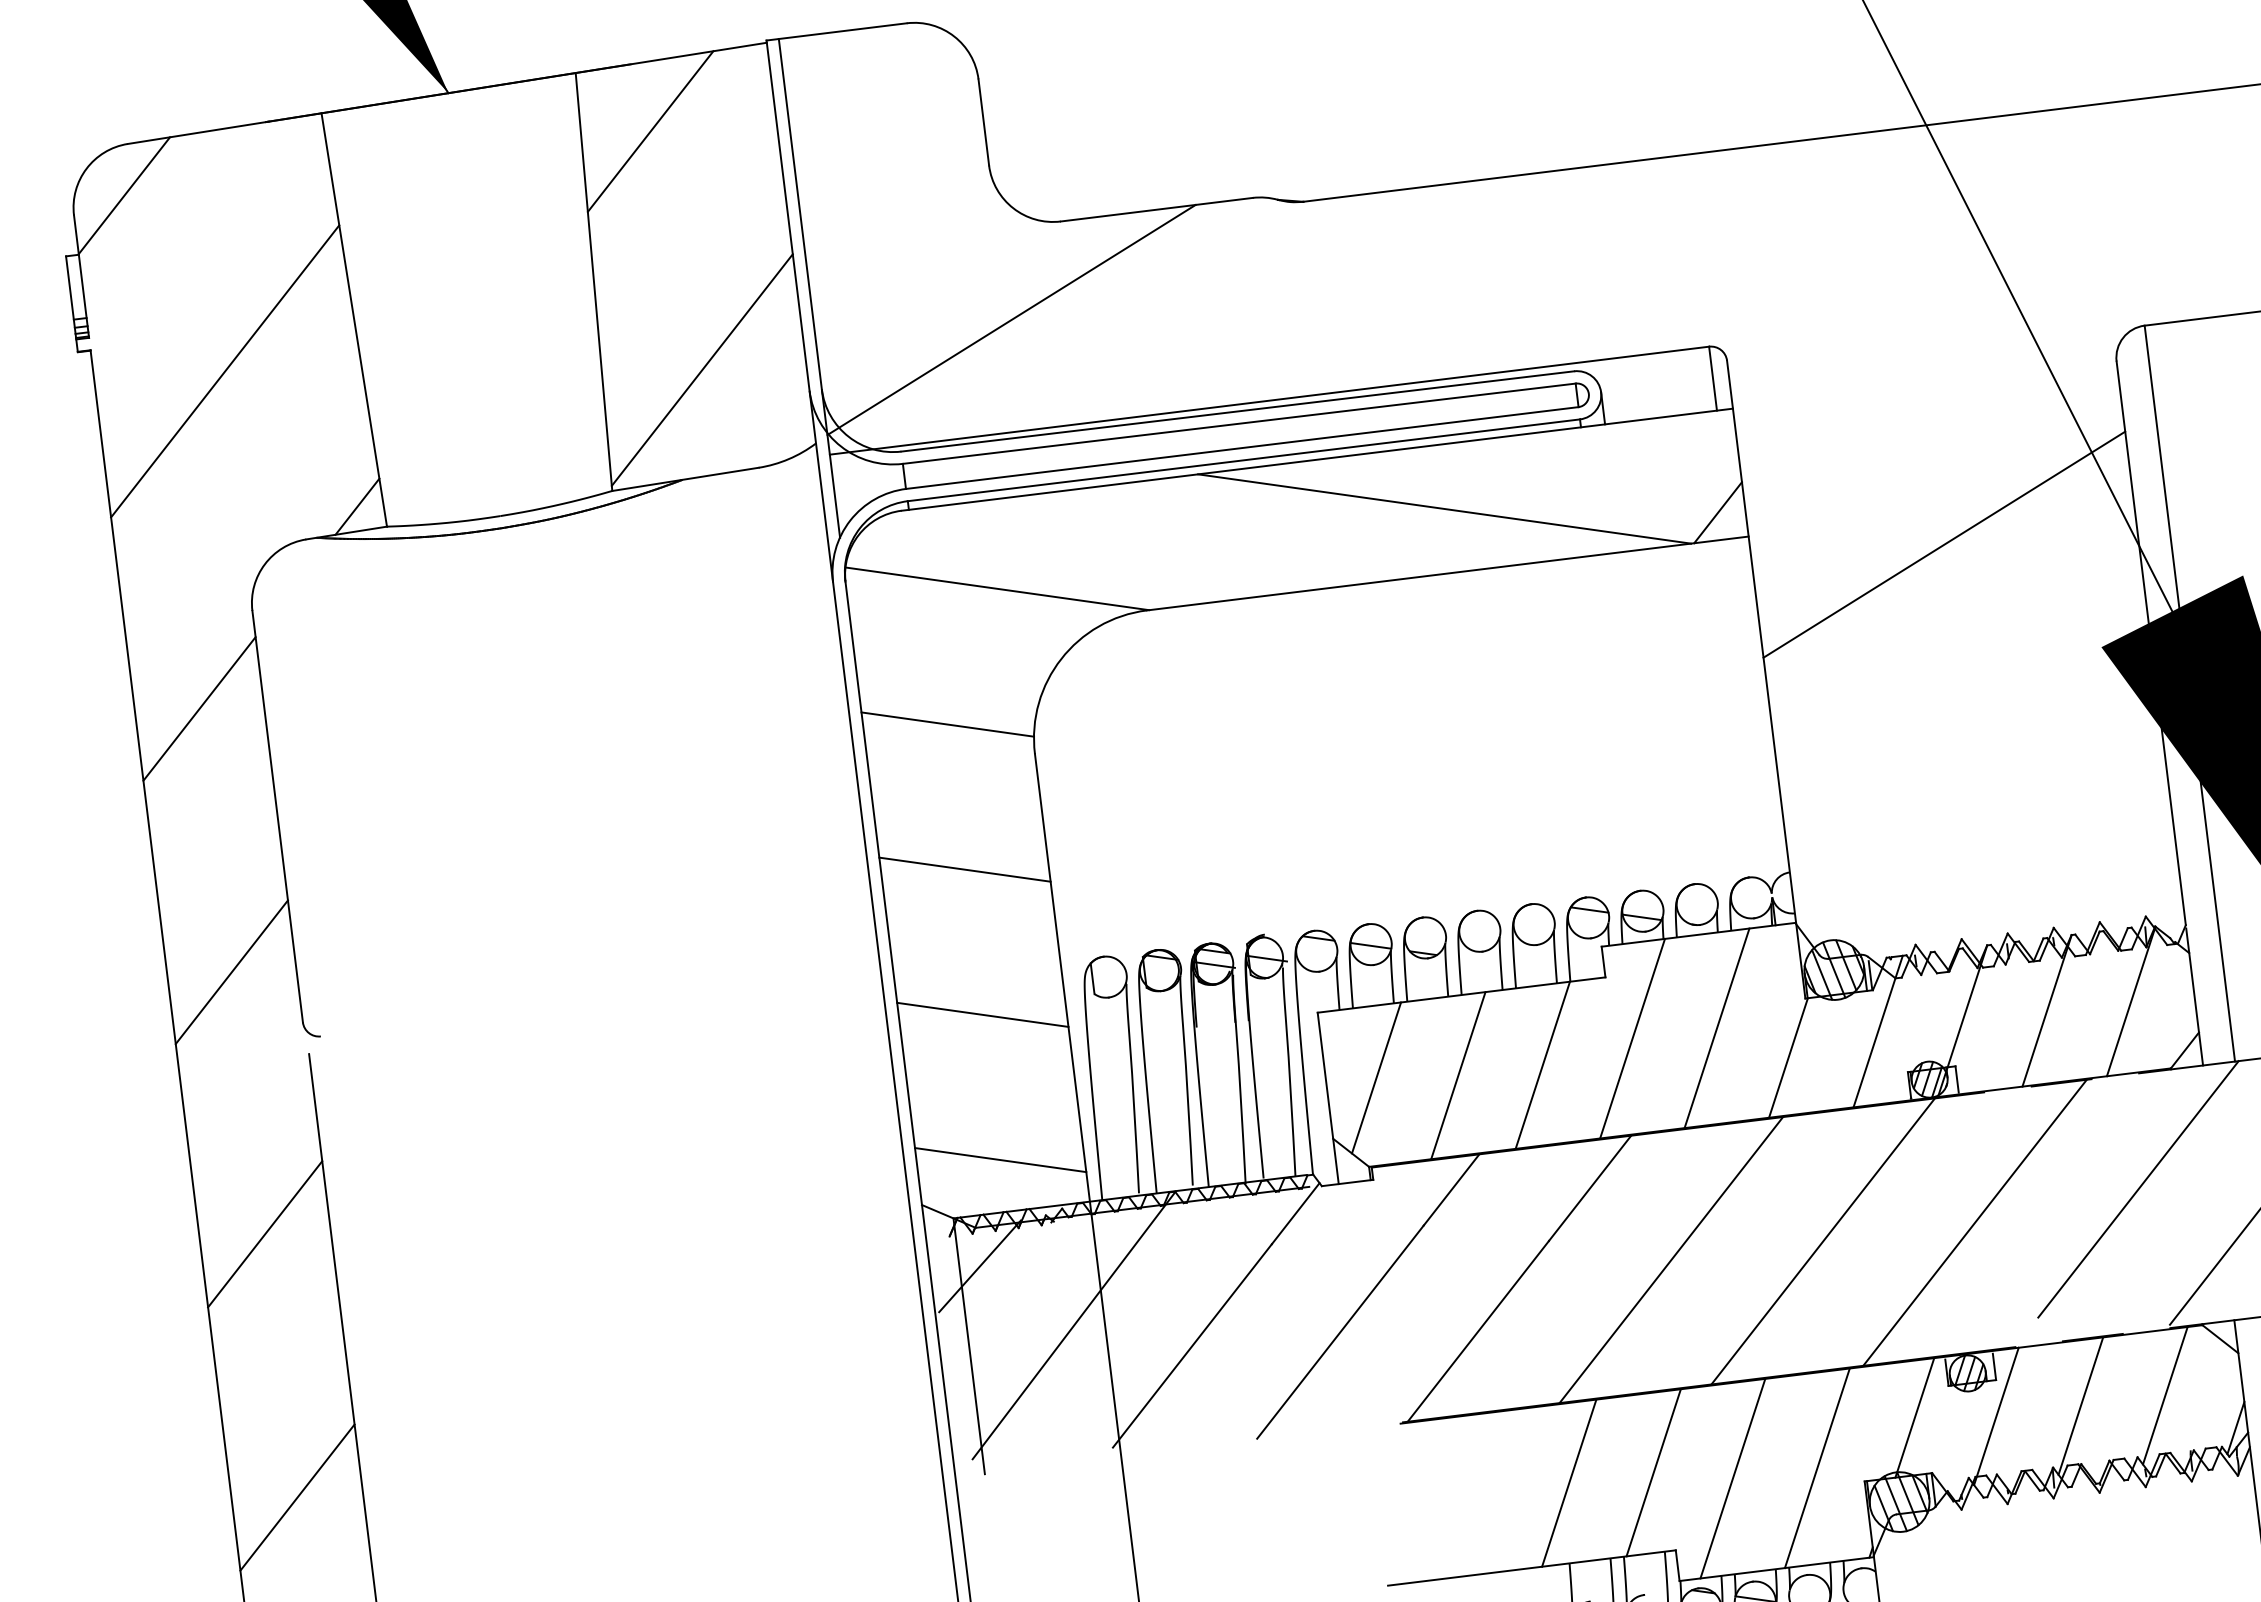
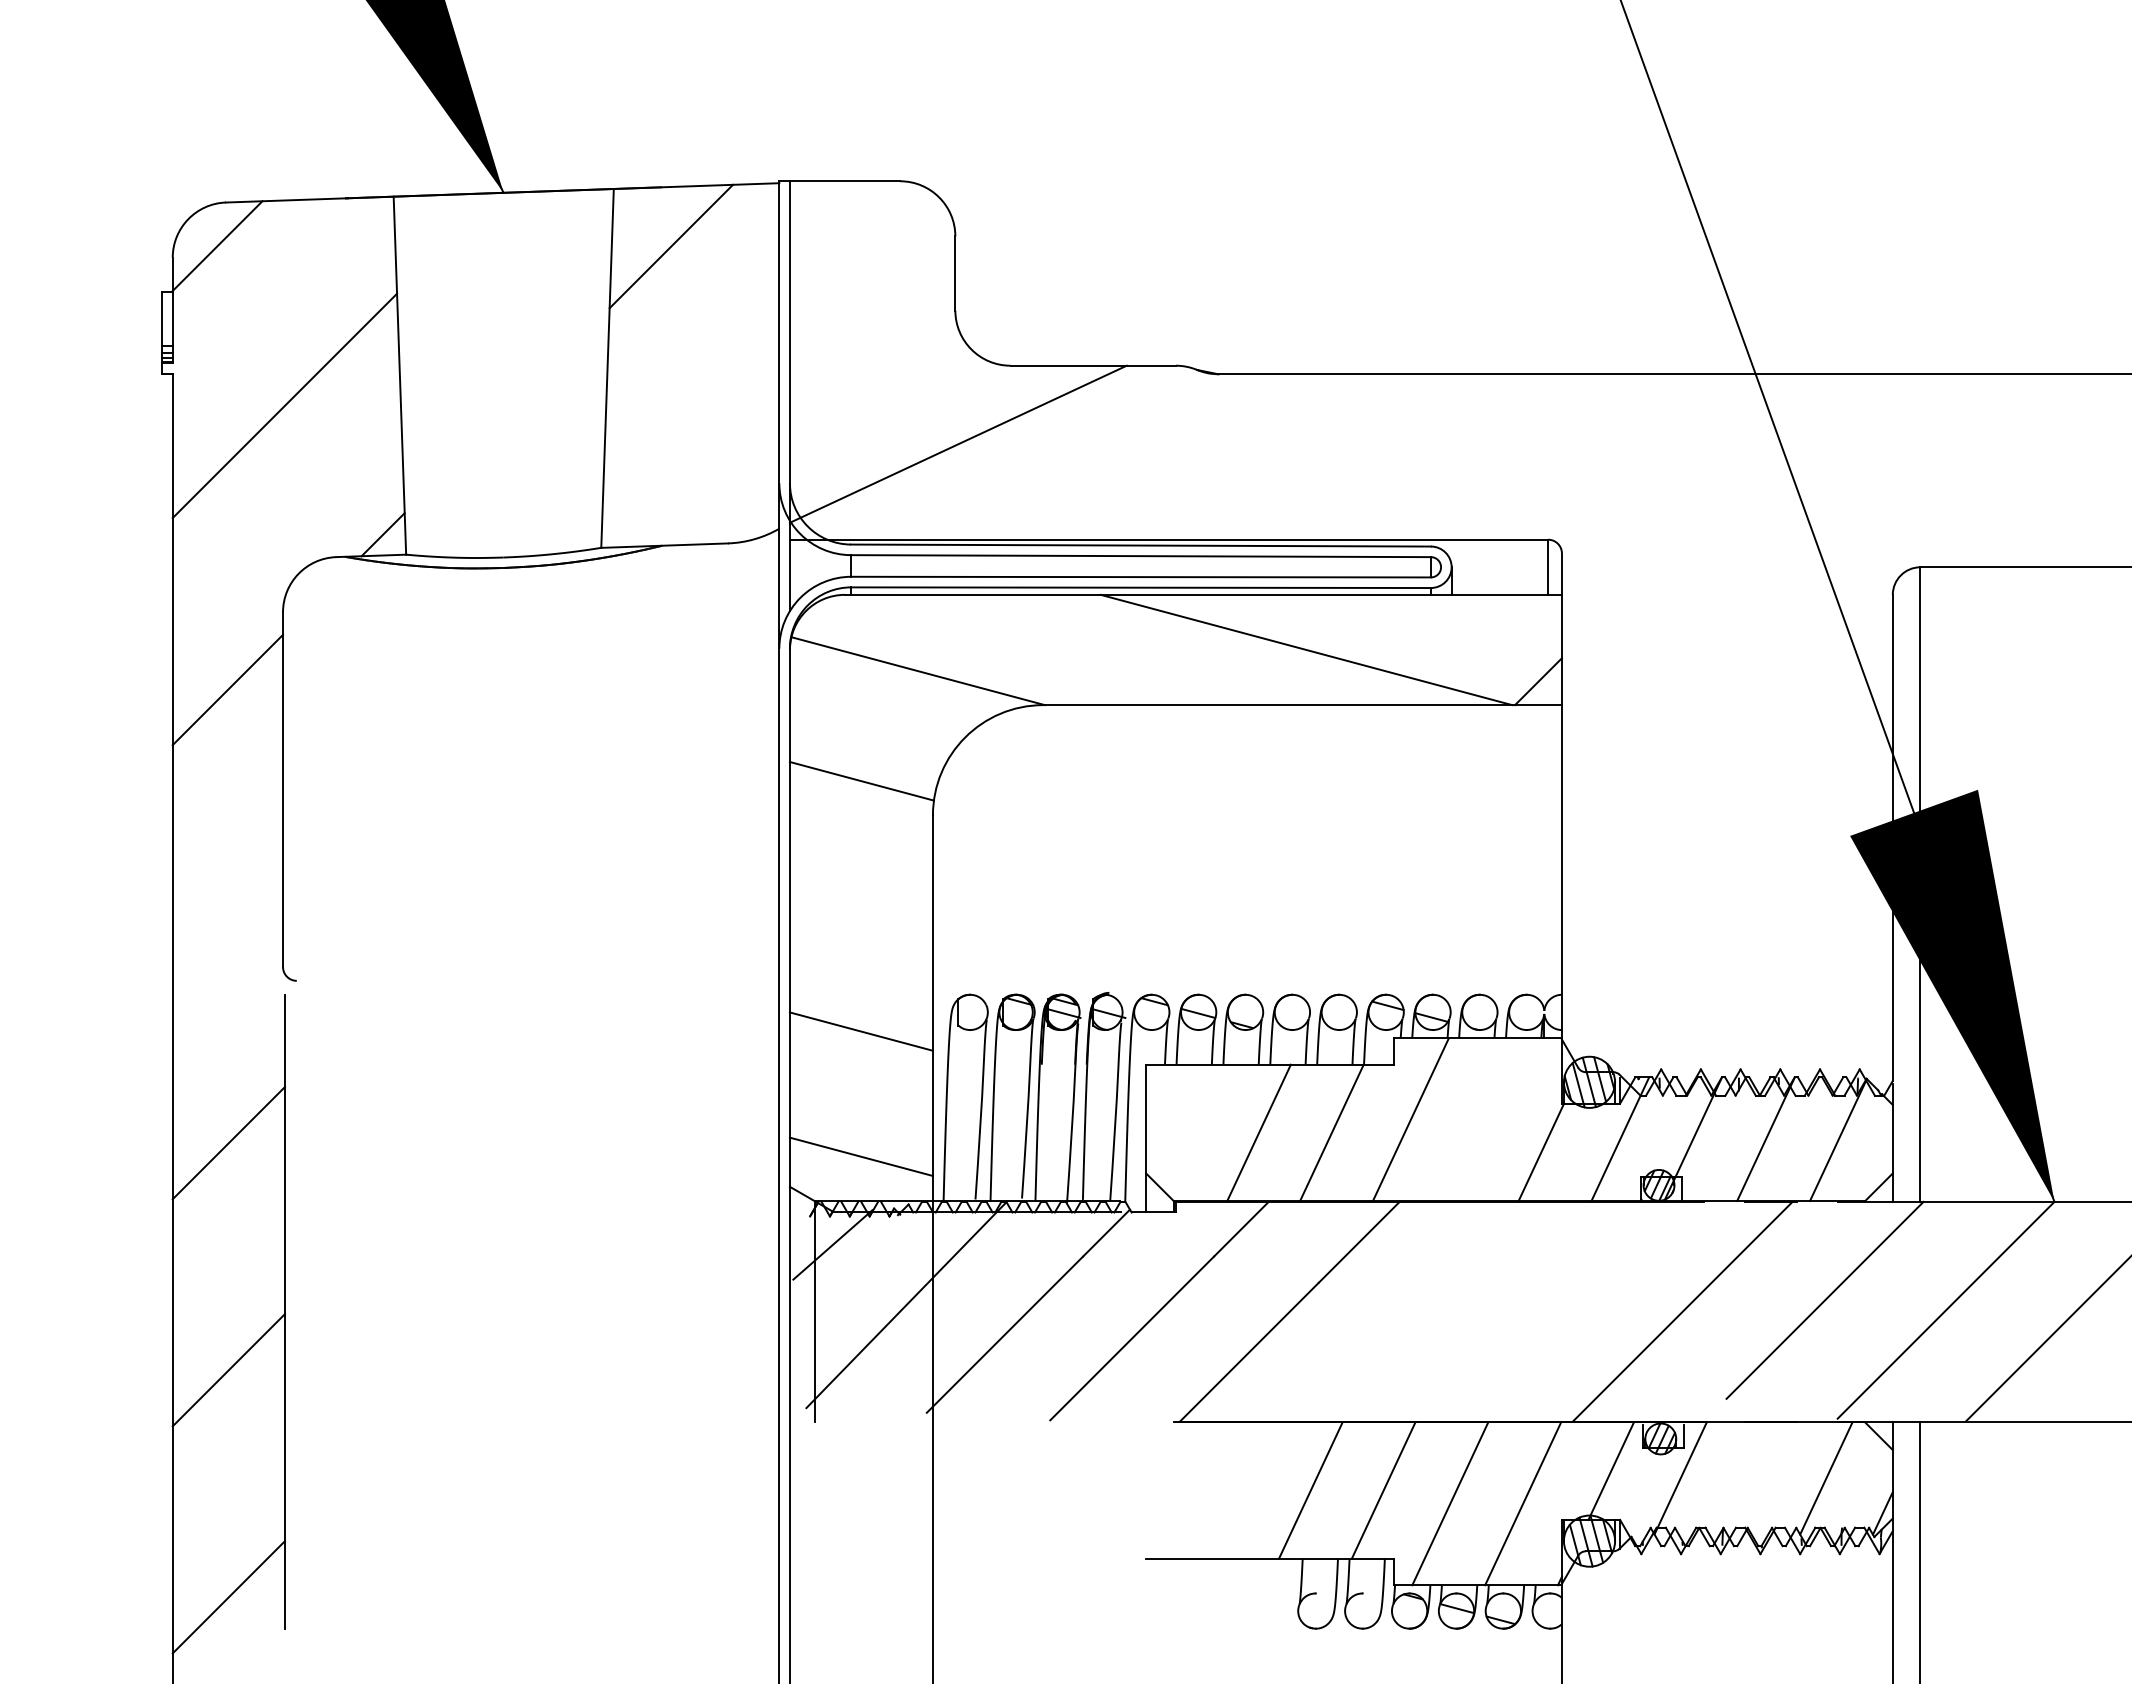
line: (702, 370) -> (690, 454), removed
line: (1943, 544) -> (1726, 732), removed
line: (963, 869) -> (860, 906), removed
line: (231, 971) -> (227, 916), removed
line: (1716, 1028) -> (1483, 1119), removed
line: (1376, 1077) -> (1189, 1125), removed
line: (1822, 1241) -> (1551, 1311), removed
line: (1670, 1259) -> (1420, 1311), removed
line: (2080, 1406) -> (1753, 1478), removed

